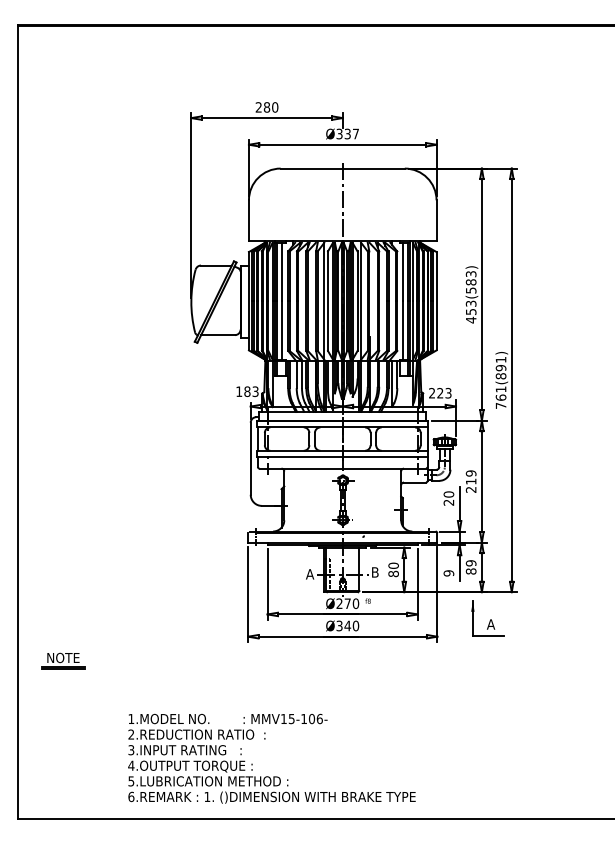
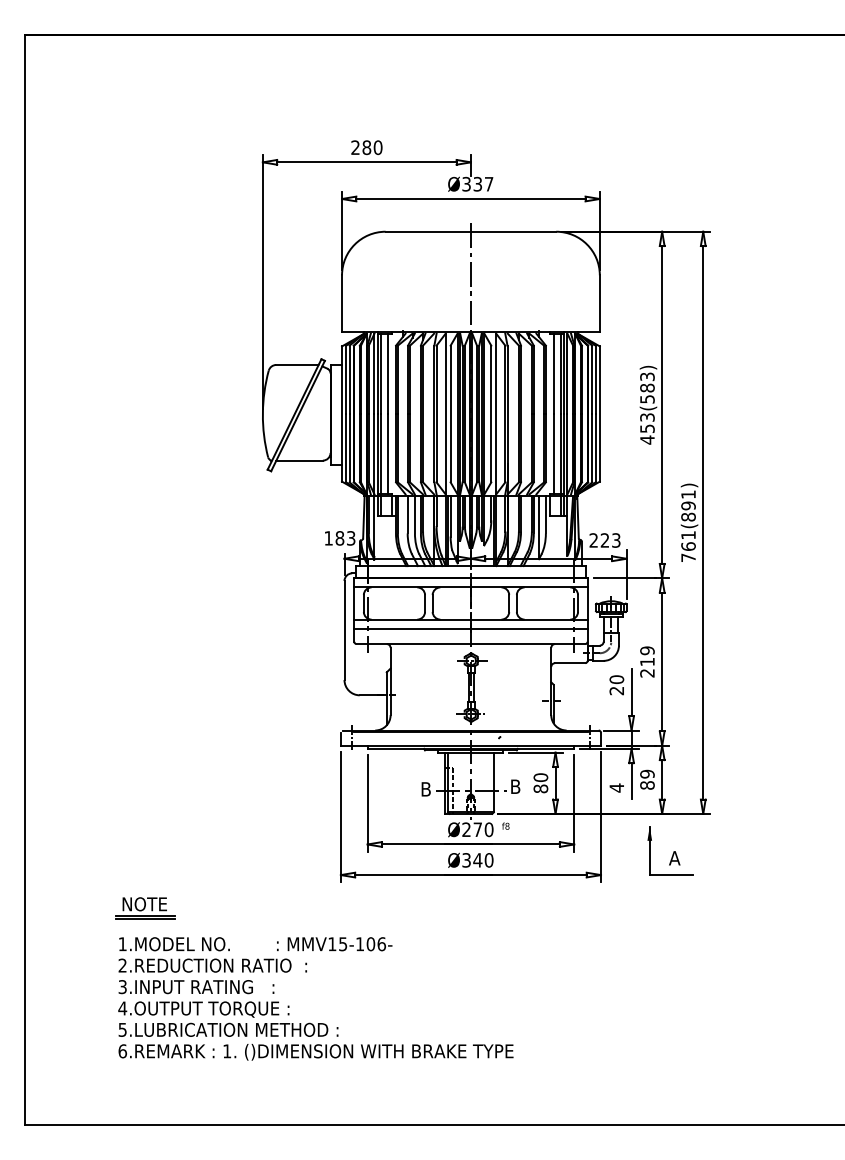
text: (448, 573) -> (616, 788), 9 -> 4
text: (310, 574) -> (426, 789), A -> B
part: (63, 660) -> (144, 907), moved
text: (271, 758) -> (315, 998), moved

